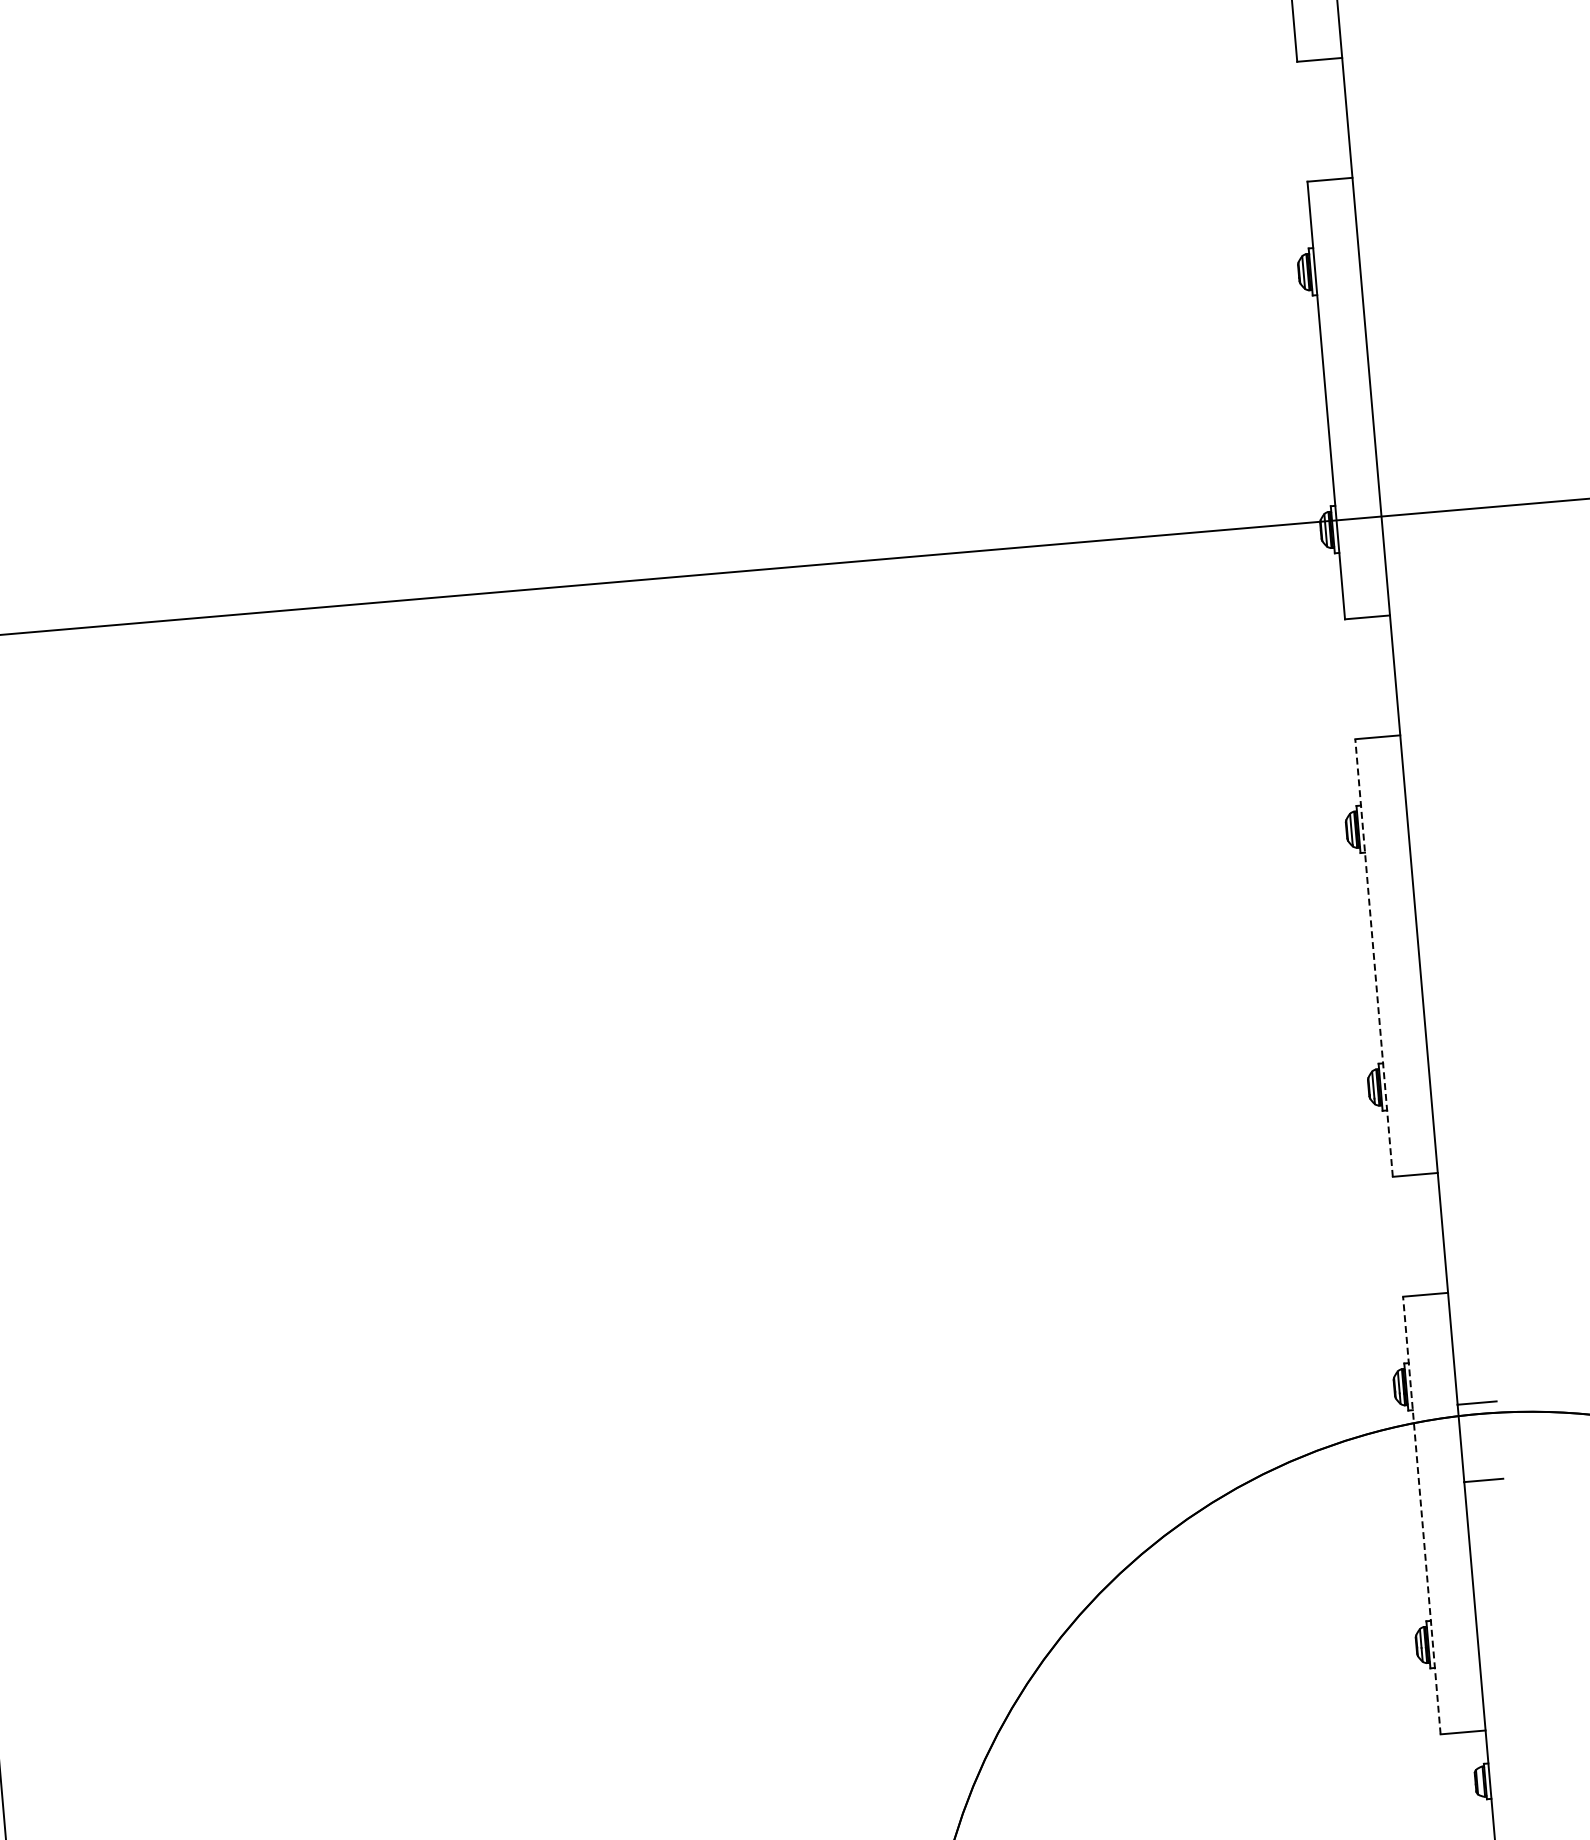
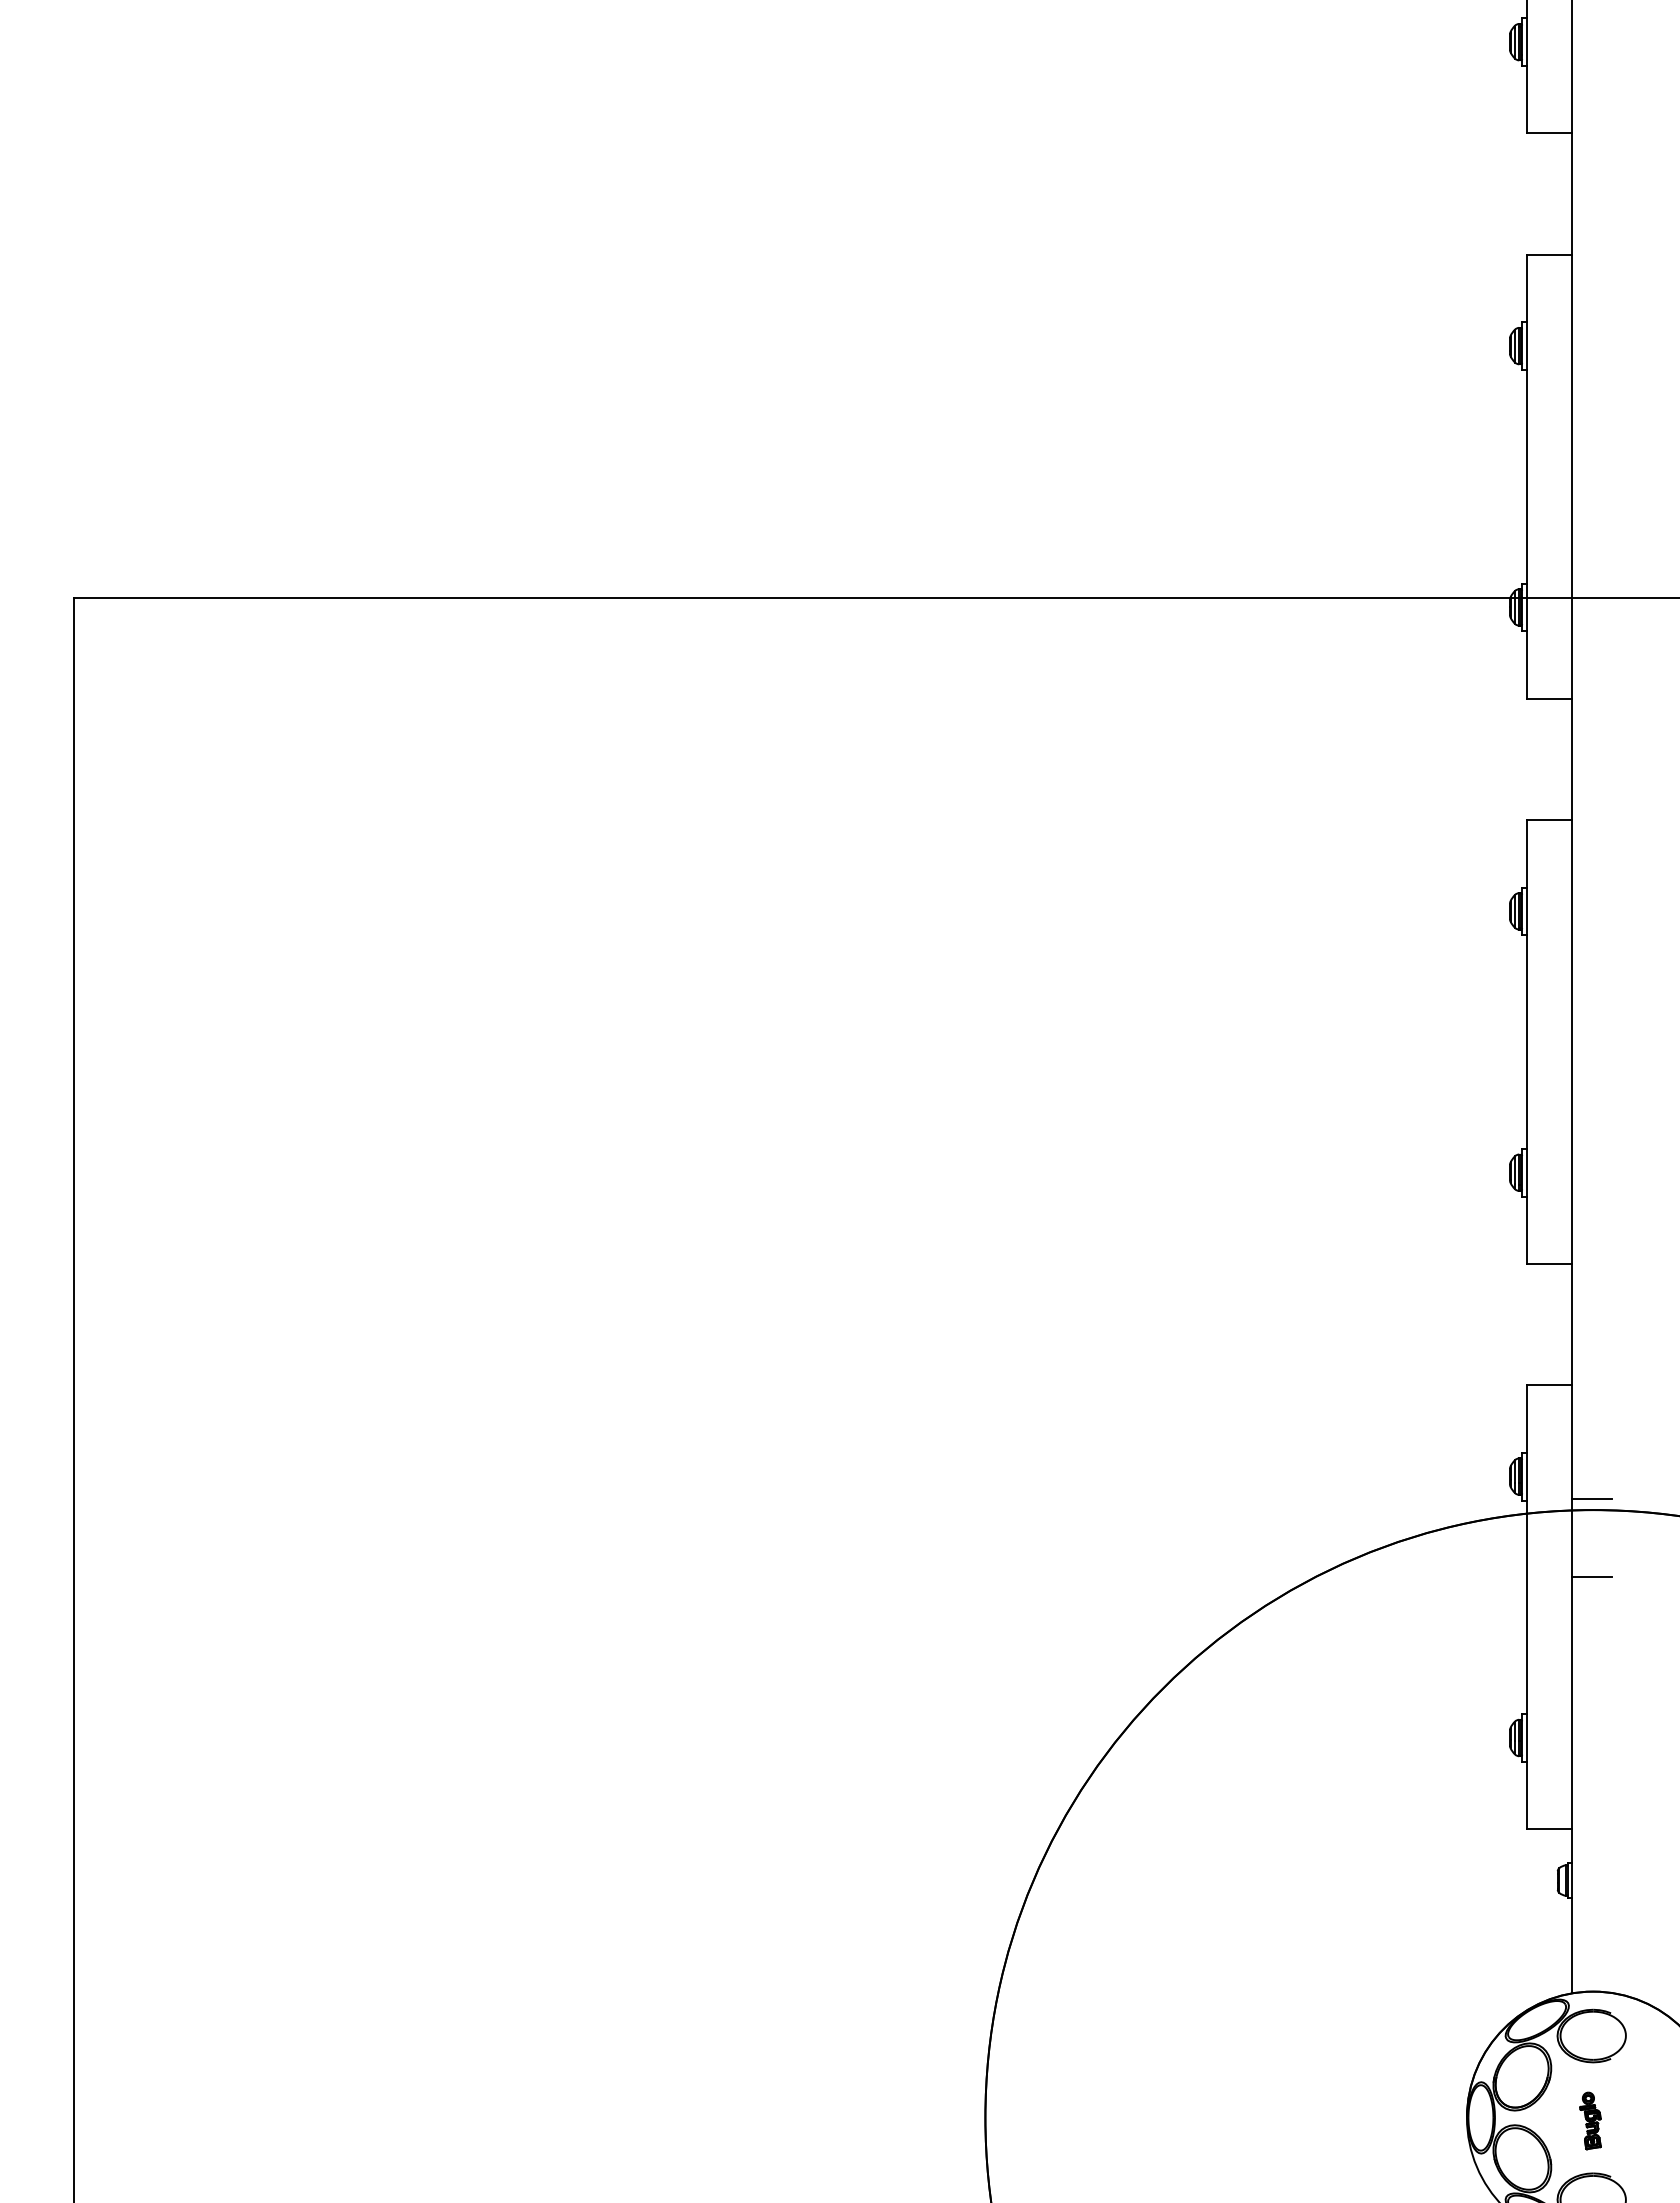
line: (1373, 958) -> (1526, 1042), dashed -> solid
line: (1421, 1515) -> (1526, 1607), dashed -> solid

